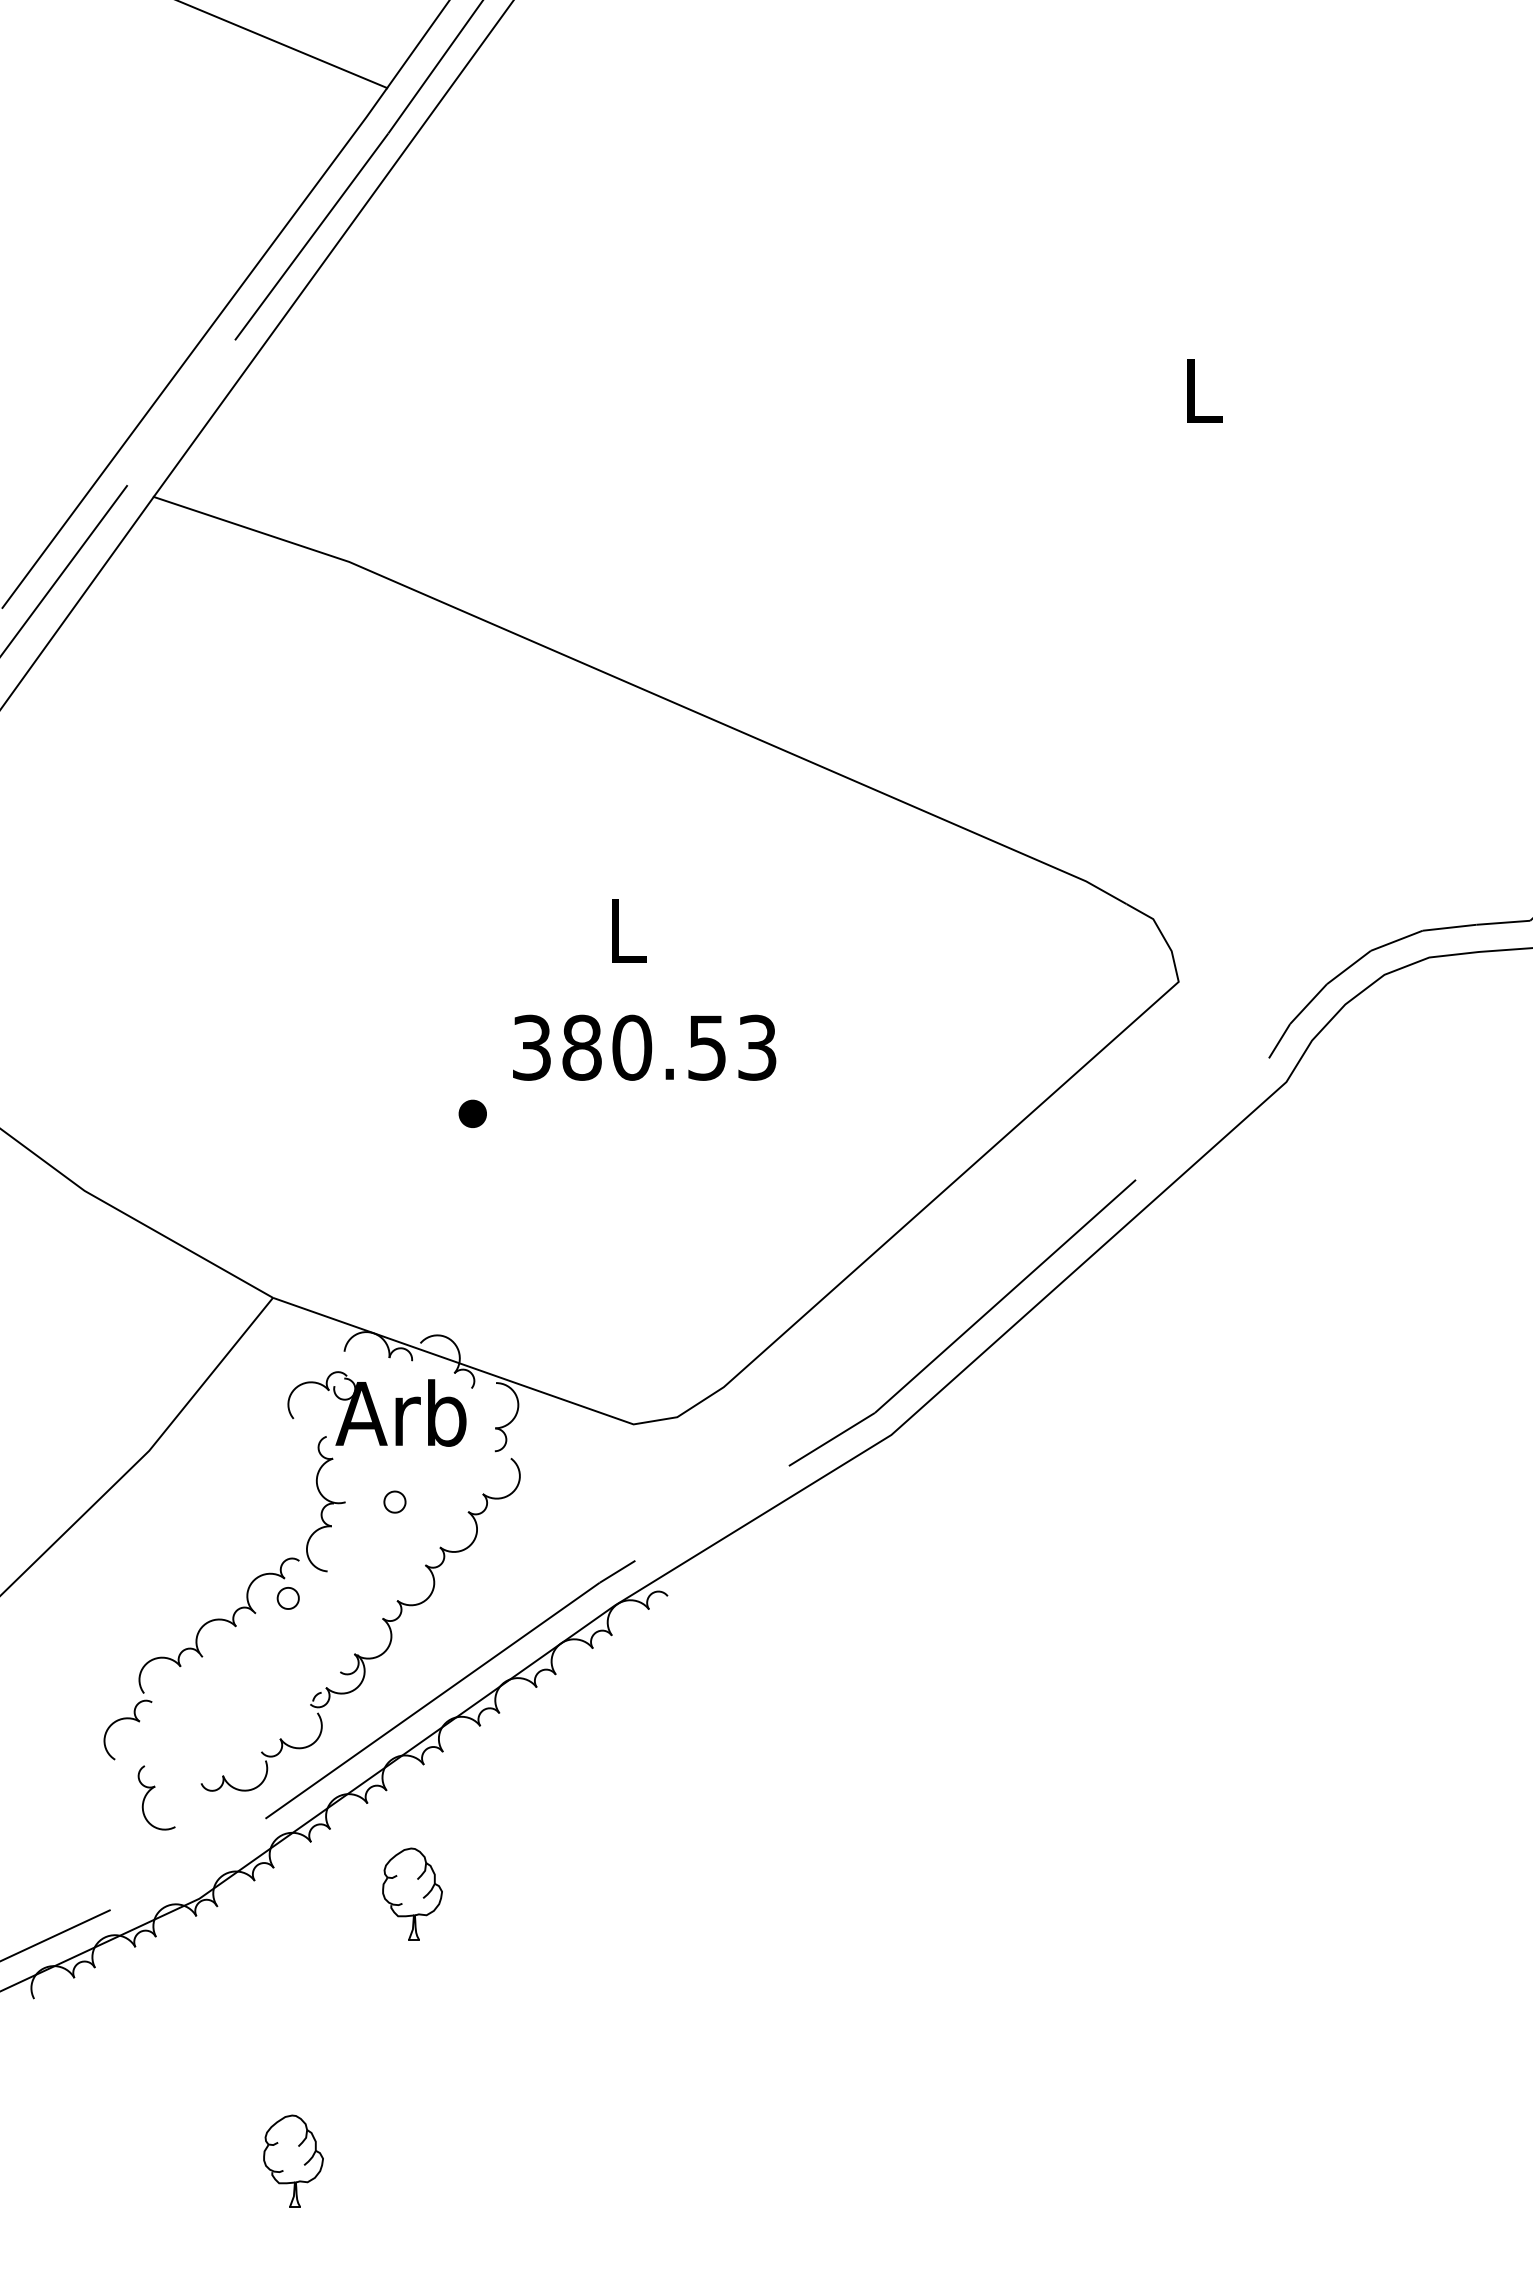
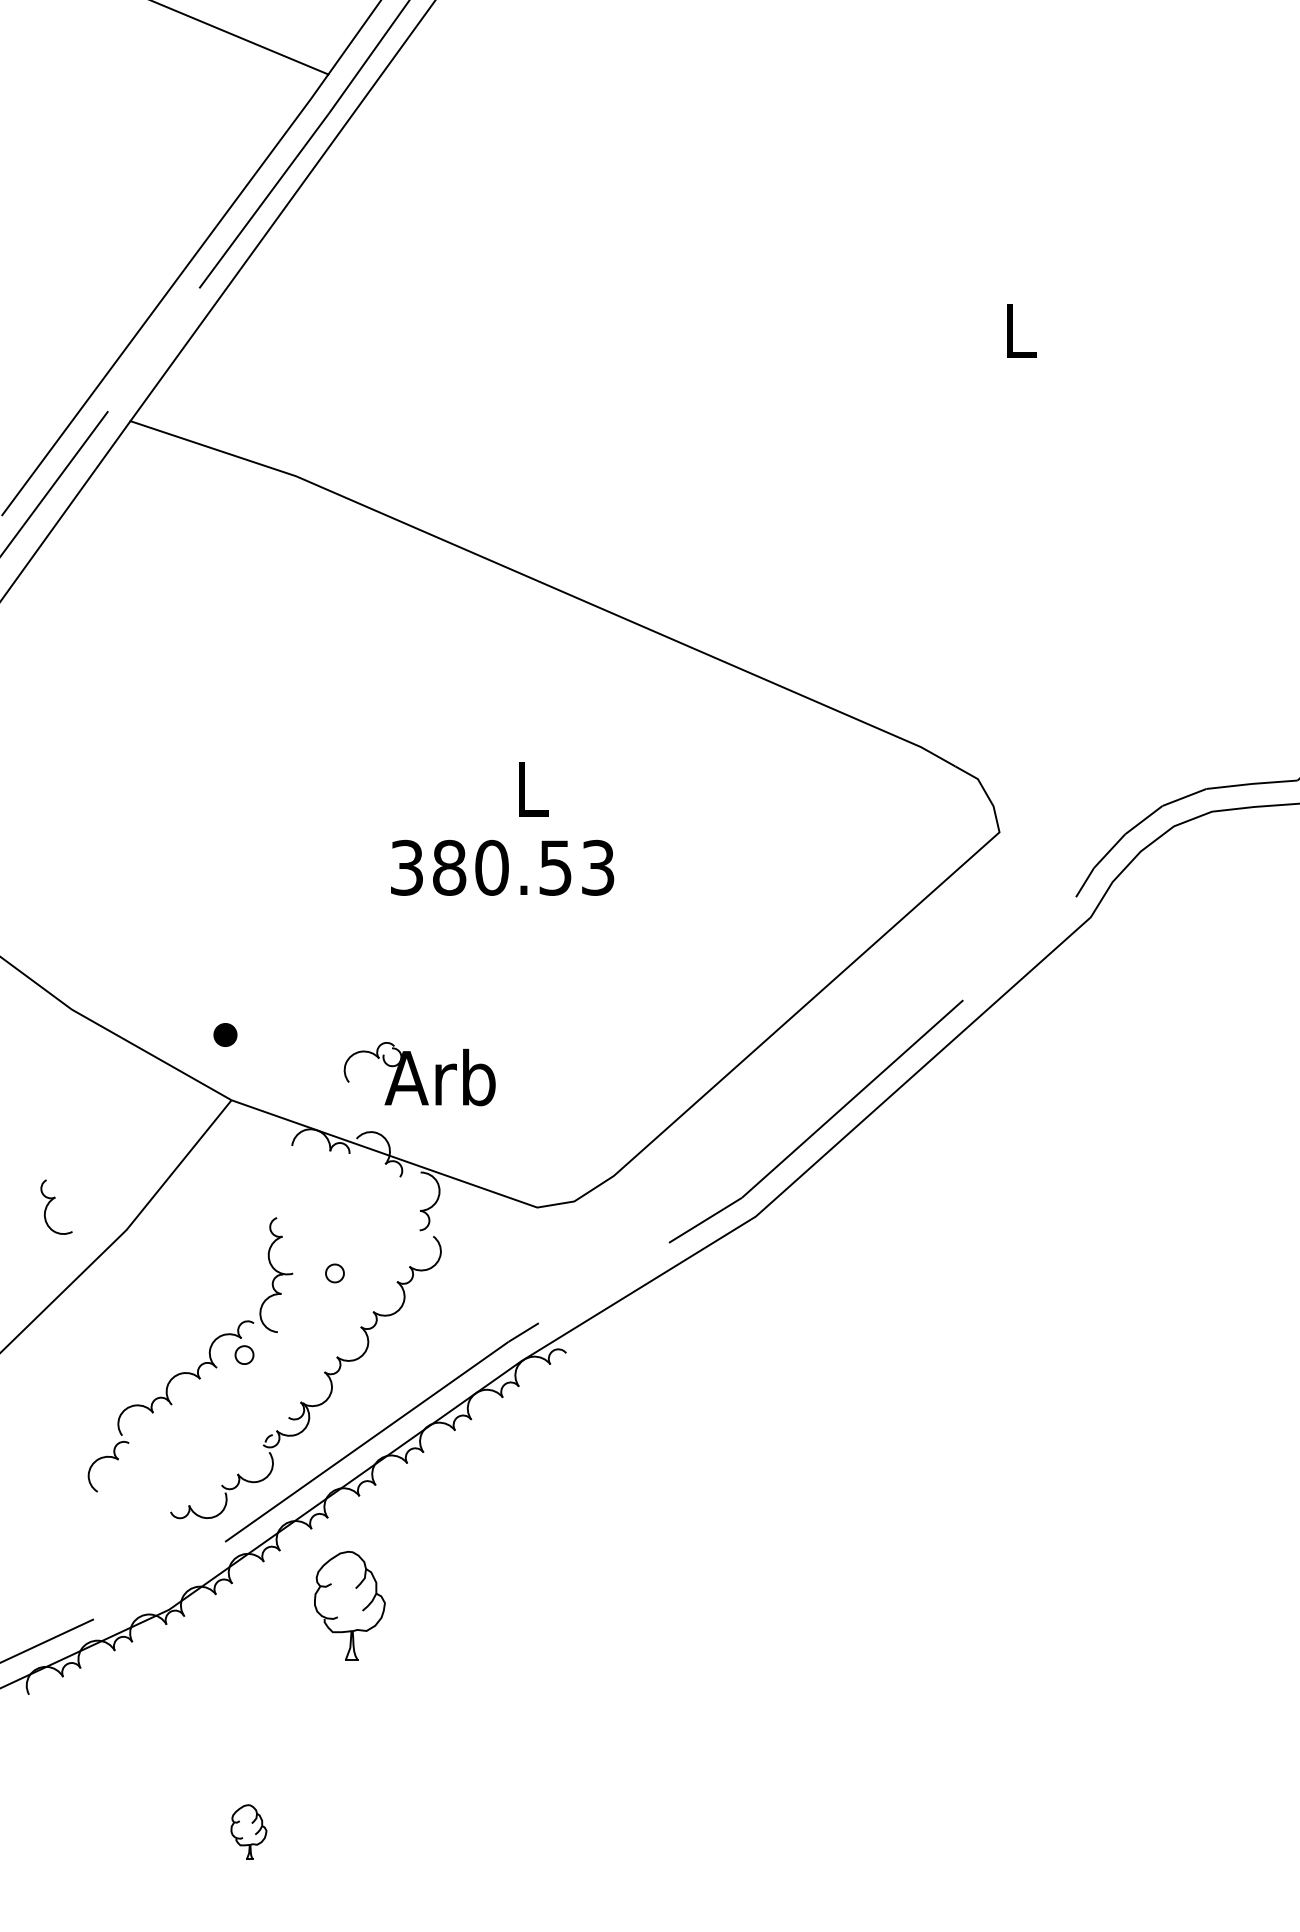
text: (644, 1047) -> (502, 867), moved
part: (472, 1113) -> (225, 1034), moved
part: (376, 1408) -> (419, 1073), moved
part: (150, 1791) -> (51, 1201), moved
part: (412, 1893) -> (349, 1605), size x1.4
part: (293, 2160) -> (248, 1831), size x0.7

